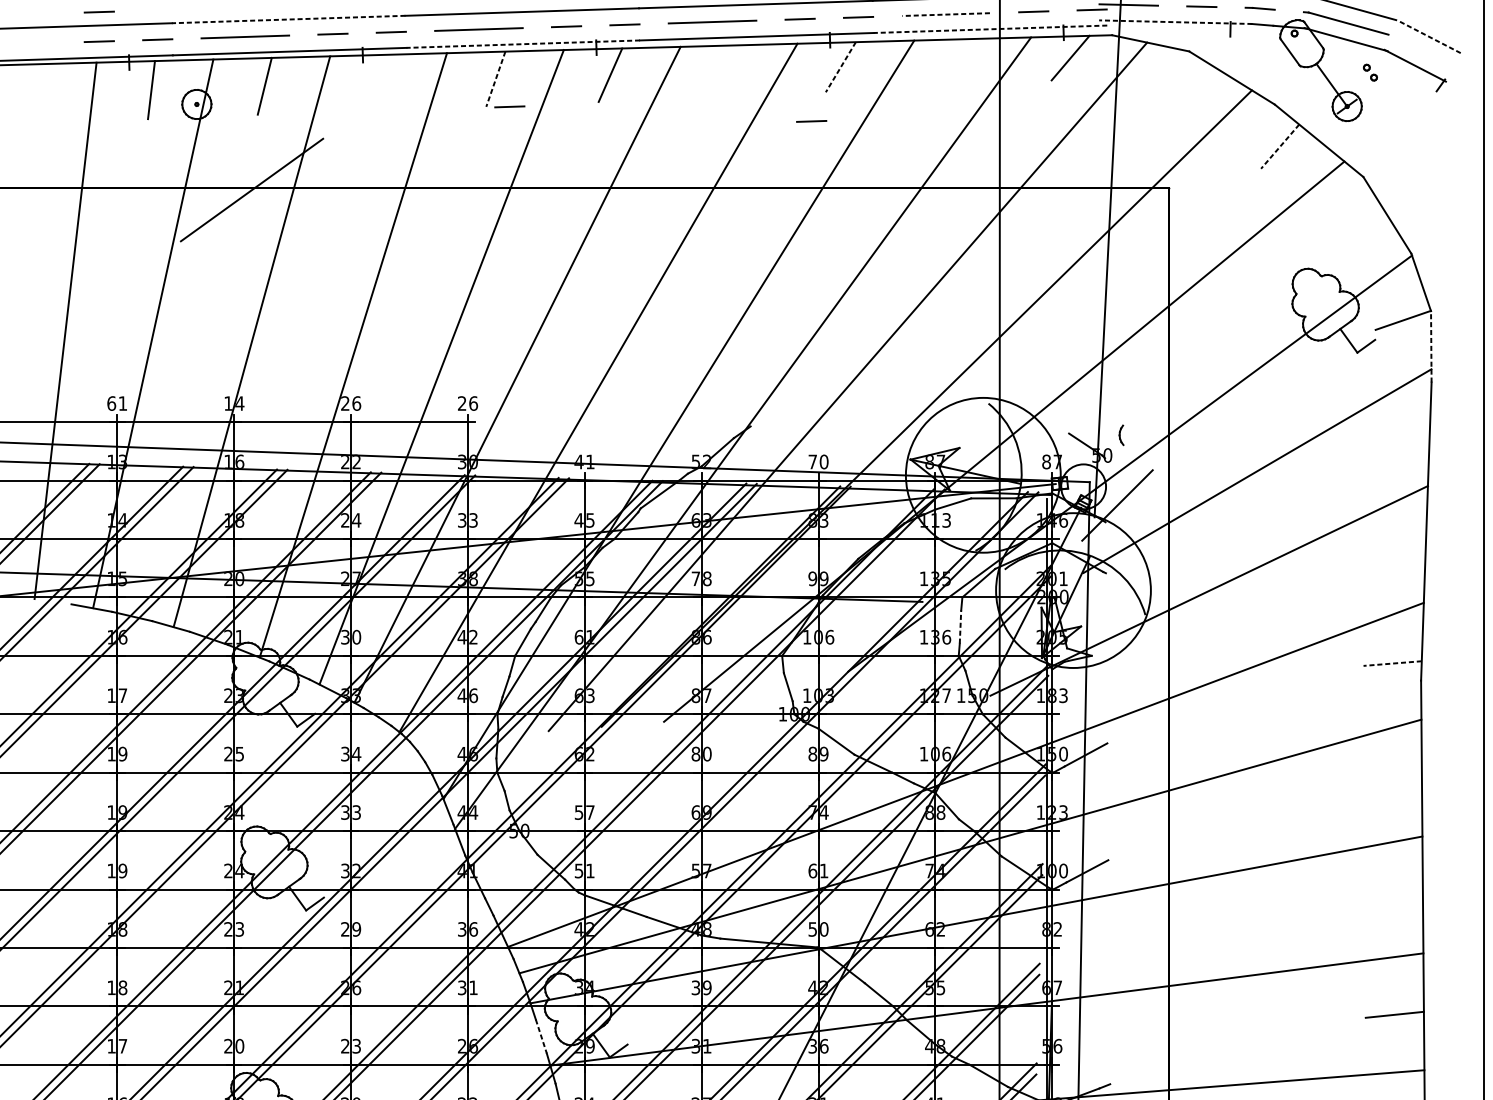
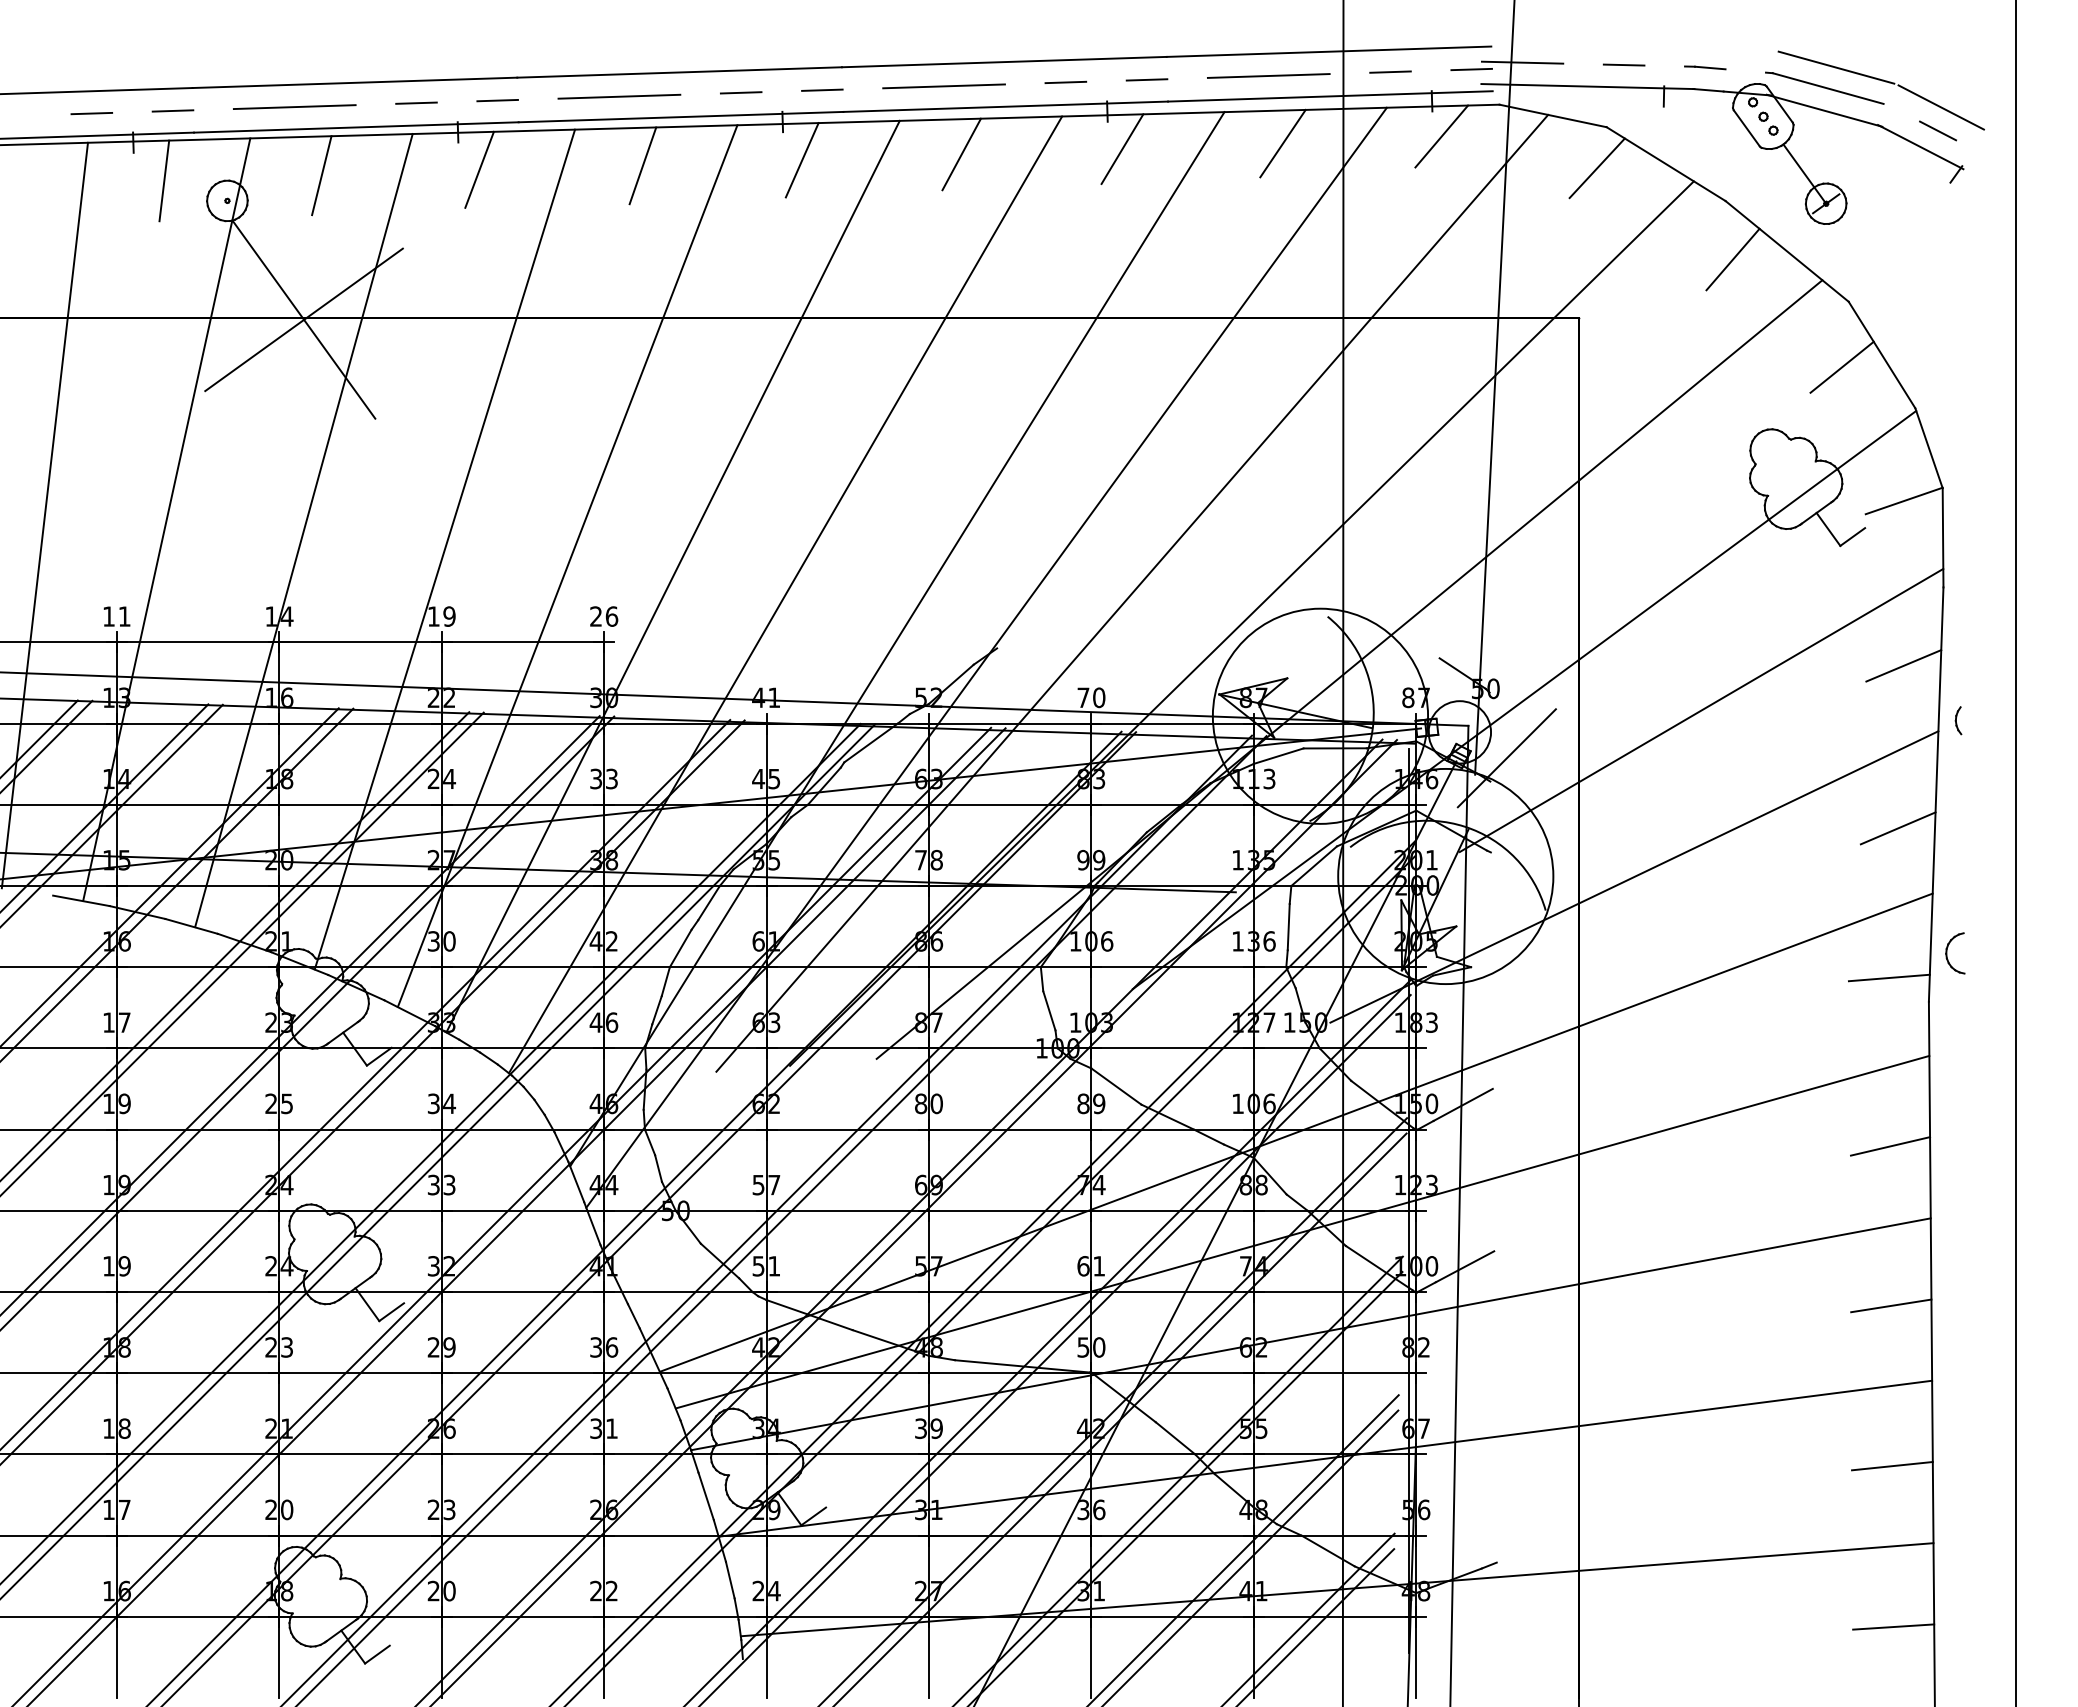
line: (99, 12) -> (91, 72), removed
line: (945, 14) -> (1268, 76), dashed -> solid
line: (288, 19) -> (354, 82), dashed -> solid
line: (1175, 22) -> (1587, 86), dashed -> solid
line: (989, 29) -> (1329, 96), dashed -> solid
line: (1429, 37) -> (1940, 107), dashed -> solid
line: (522, 44) -> (680, 117), dashed -> solid
line: (1428, 53) -> (1938, 130), added
line: (956, 63) -> (1282, 143), added
line: (840, 67) -> (1122, 149), dashed -> solid
line: (725, 71) -> (961, 154), added
part: (1370, 72) -> (1768, 123), moved
line: (495, 79) -> (642, 165), dashed -> solid
line: (378, 81) -> (479, 169), added
line: (1181, 81) -> (1596, 168), added
line: (509, 106) -> (662, 203), removed
line: (811, 120) -> (1081, 223), removed
line: (1280, 146) -> (1733, 259), dashed -> solid
line: (251, 189) -> (303, 319), added
line: (1358, 223) -> (1841, 366), added
line: (1431, 346) -> (1943, 537), dashed -> solid
text: (111, 403) -> (108, 616), 61 -> 11
text: (350, 403) -> (441, 616), 26 -> 19
part: (1121, 435) -> (1958, 720), moved
line: (1402, 438) -> (1903, 665), added
line: (1398, 556) -> (1897, 828), added
line: (960, 626) -> (1288, 926), dashed -> solid
part: (1434, 645) -> (1947, 953), added
line: (1392, 663) -> (1889, 977), dashed -> solid
line: (1393, 784) -> (1890, 1146), added
line: (1394, 899) -> (1891, 1305), added
line: (541, 1036) -> (706, 1496), dashed -> solid

